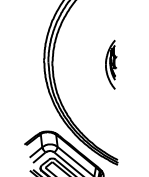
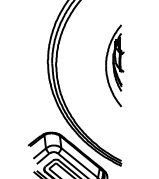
part: (110, 64) -> (114, 65), size x1.67

